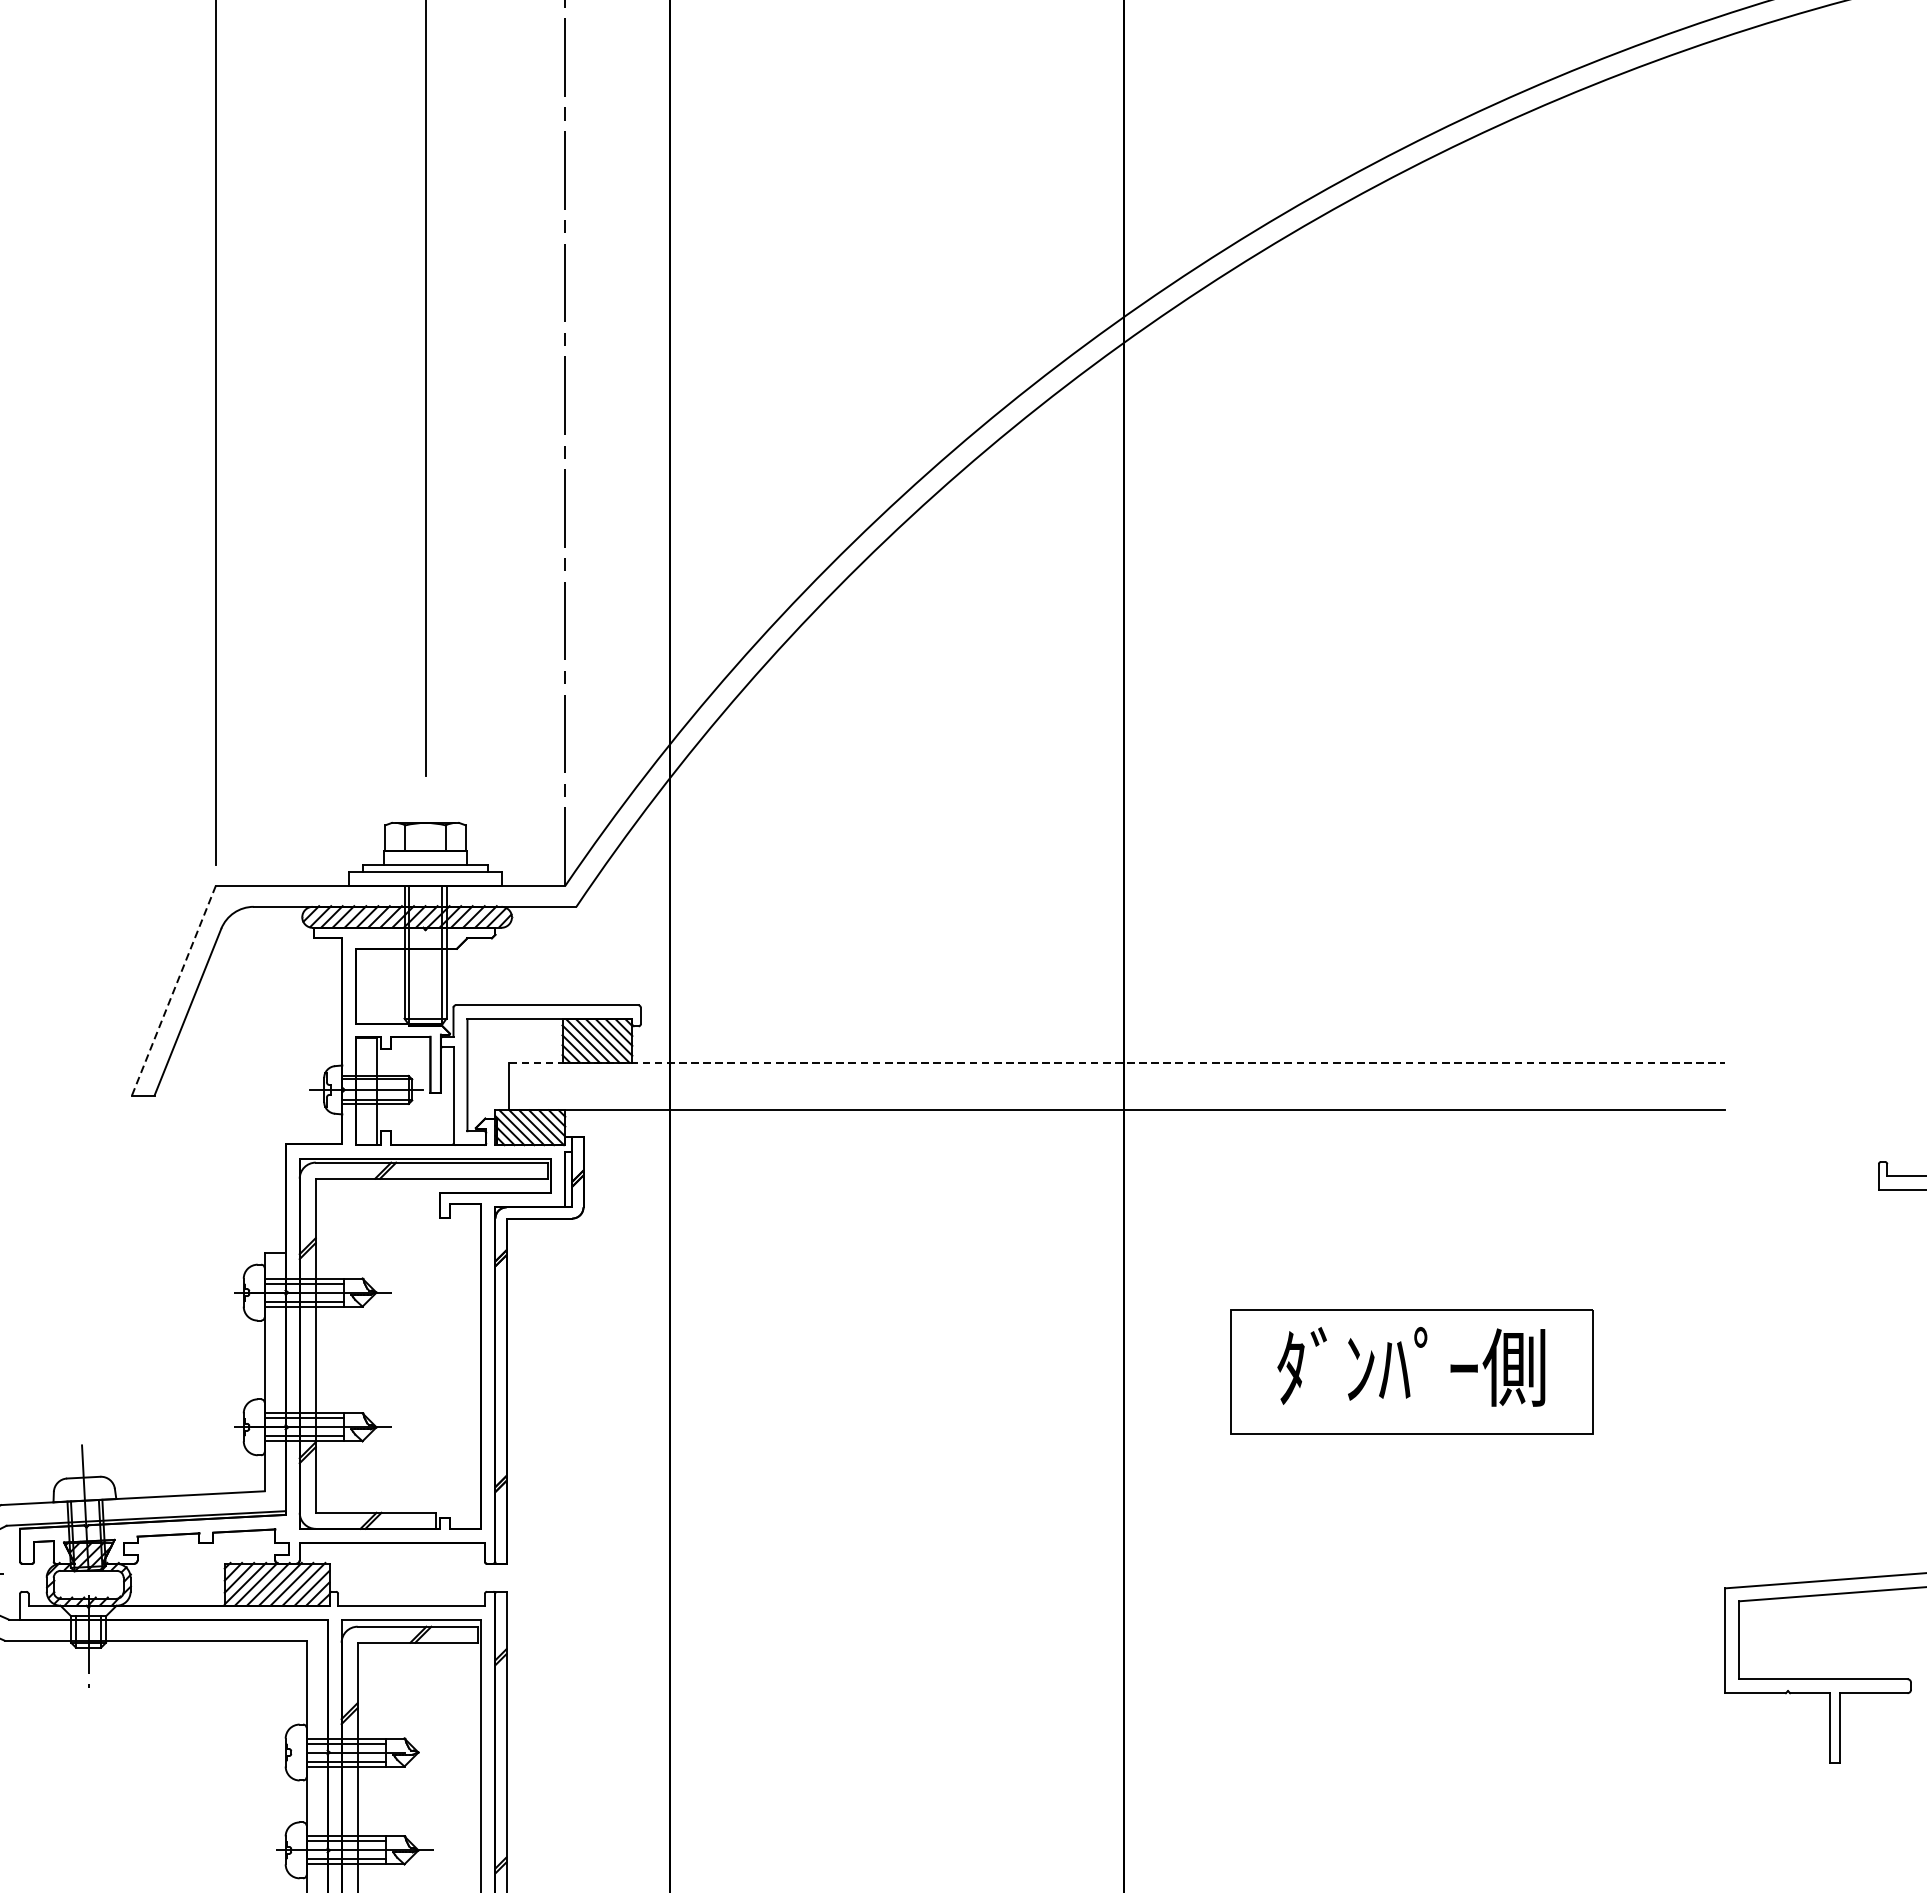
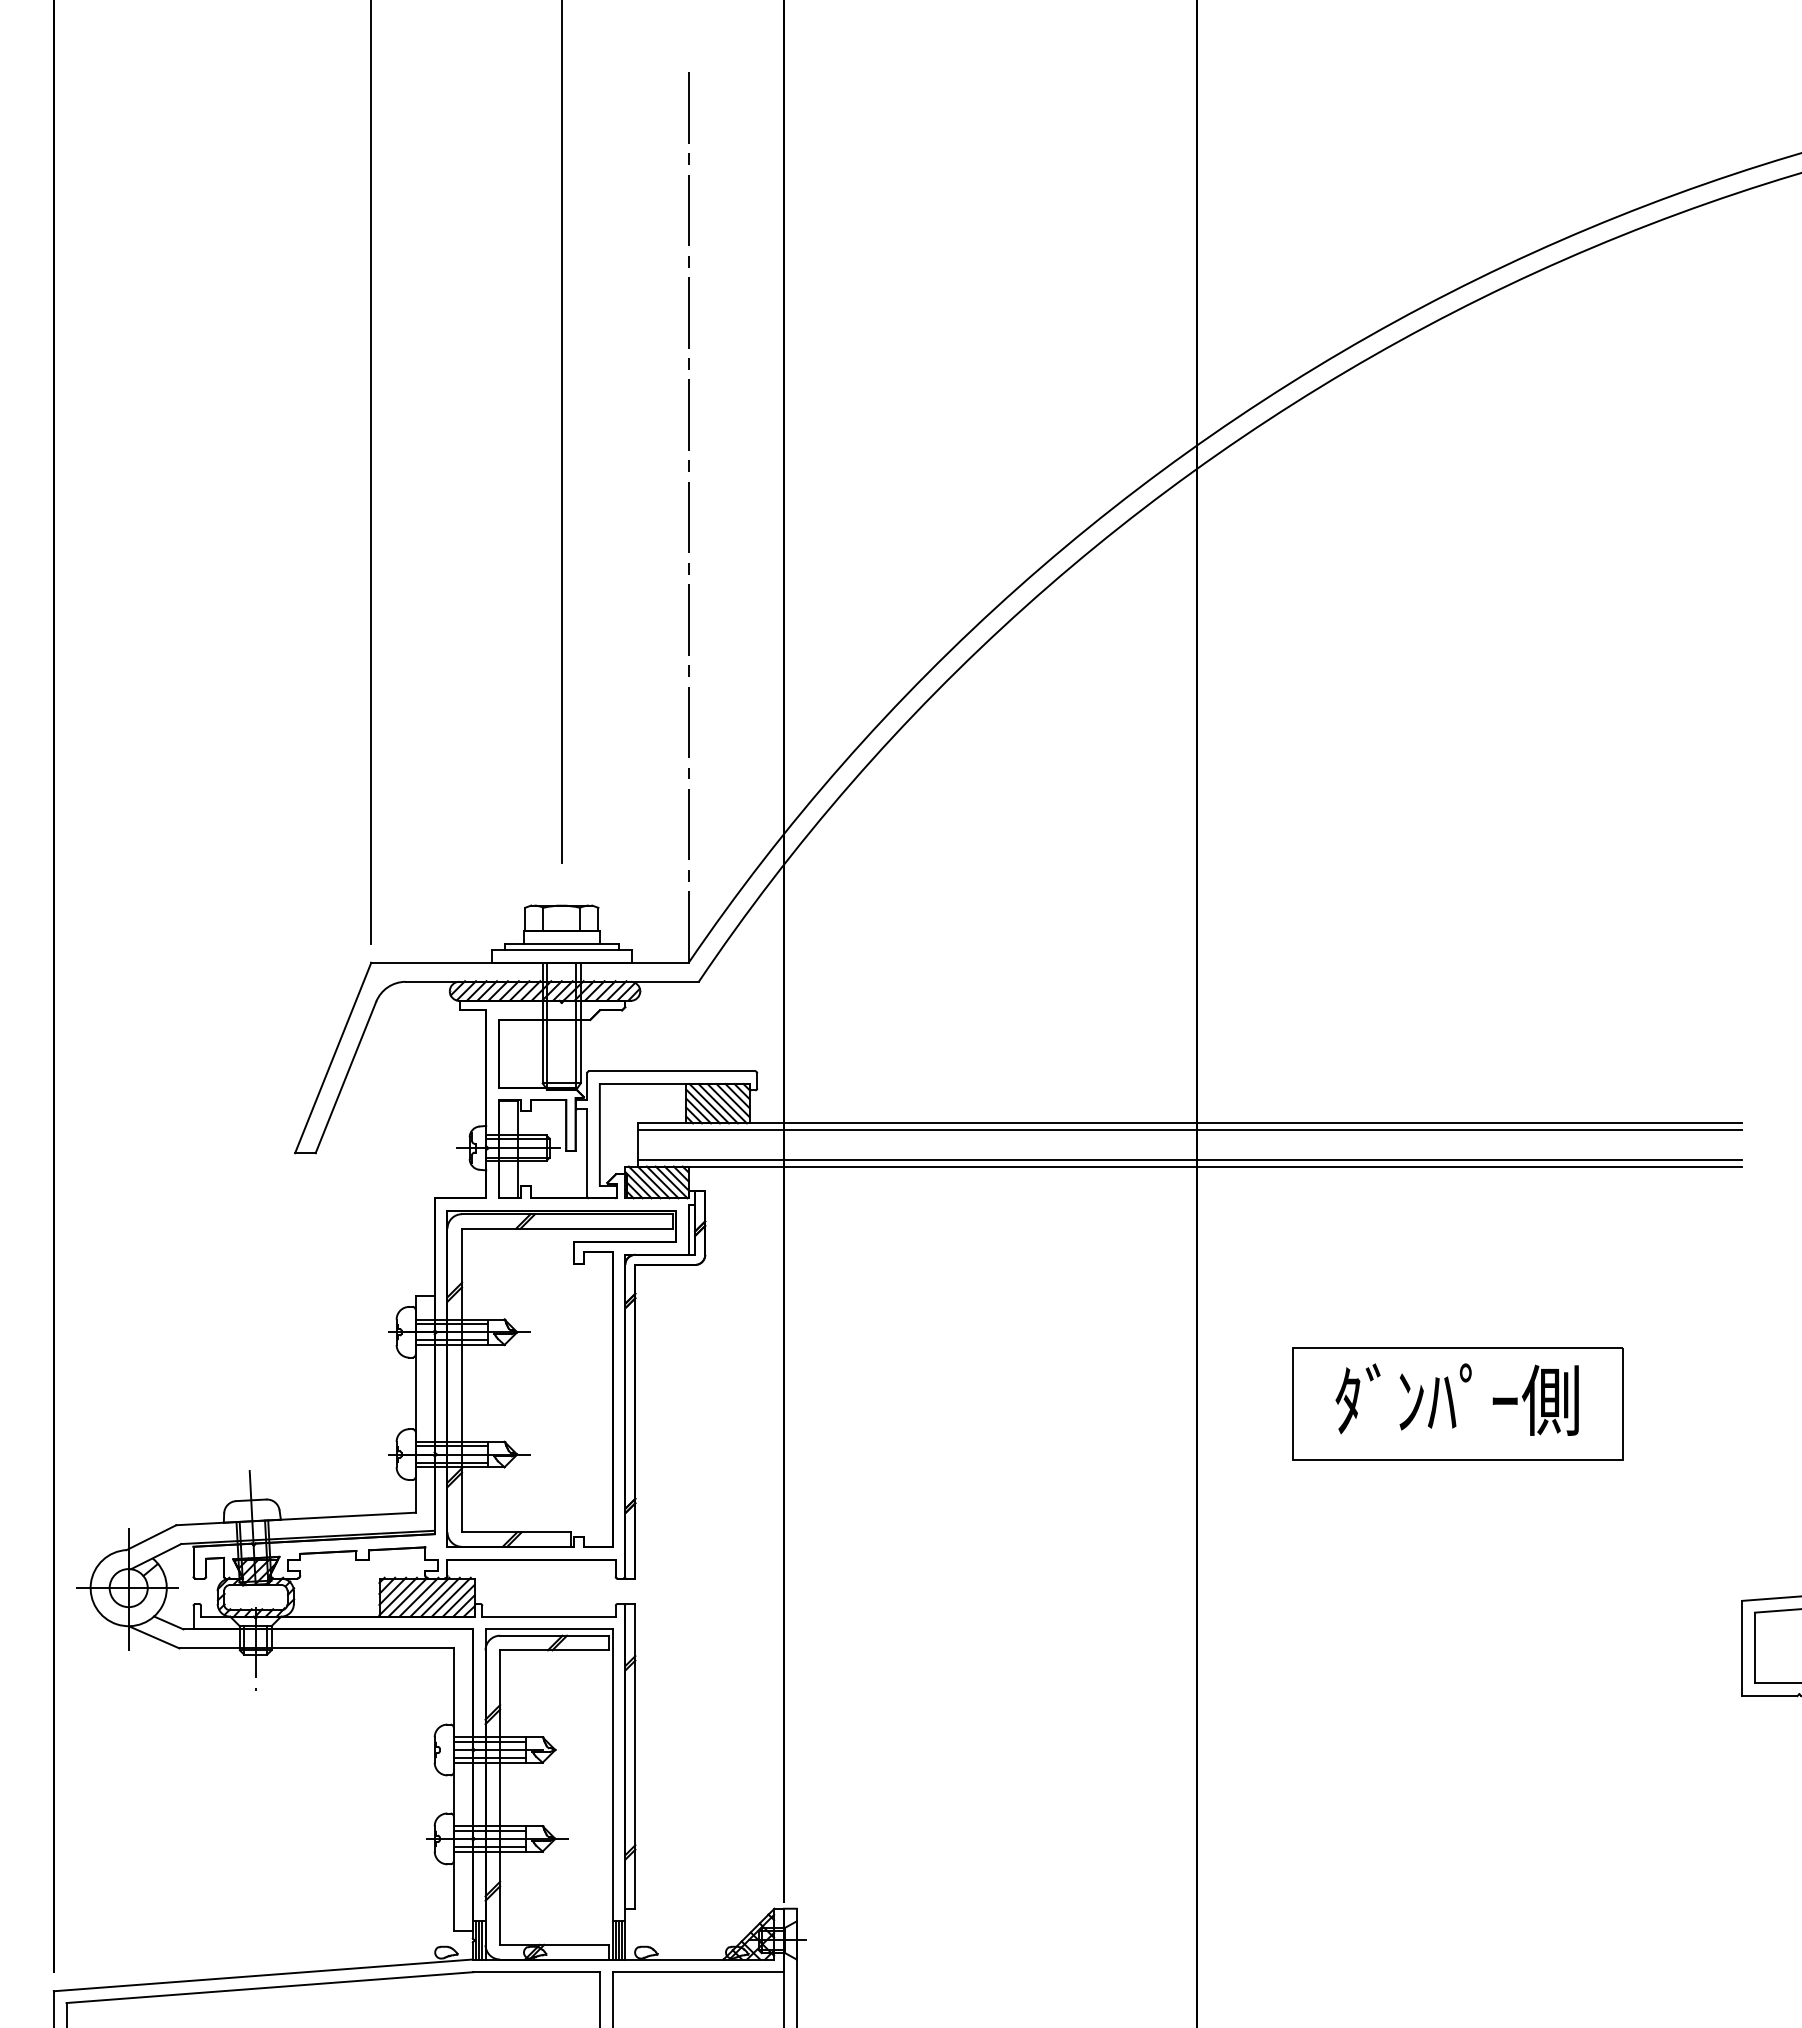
line: (174, 990) -> (333, 1057), dashed -> solid
line: (1117, 1062) -> (1190, 1123), dashed -> solid
line: (1116, 1069) -> (1189, 1129), added
line: (1116, 1103) -> (1189, 1160), added

